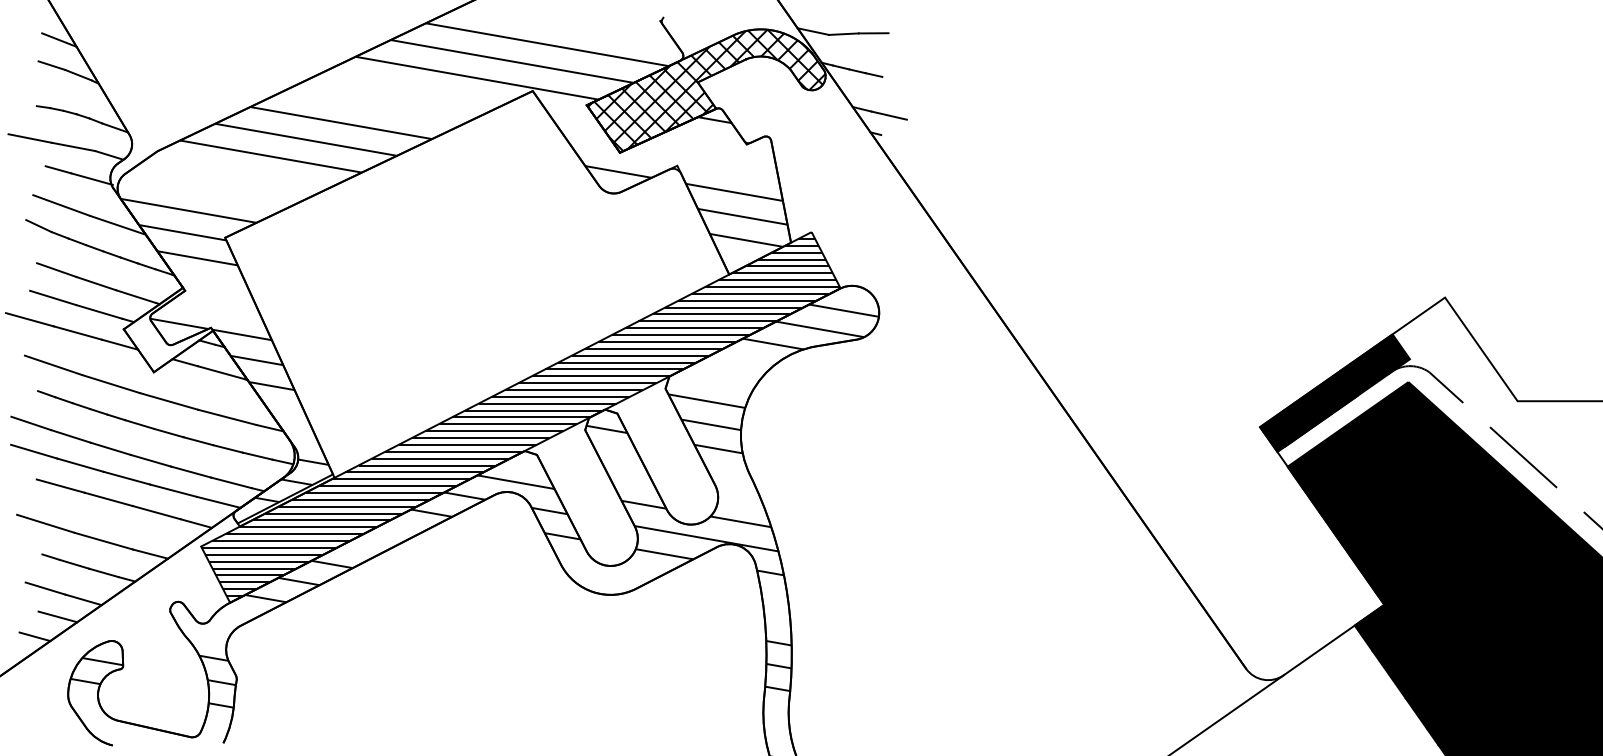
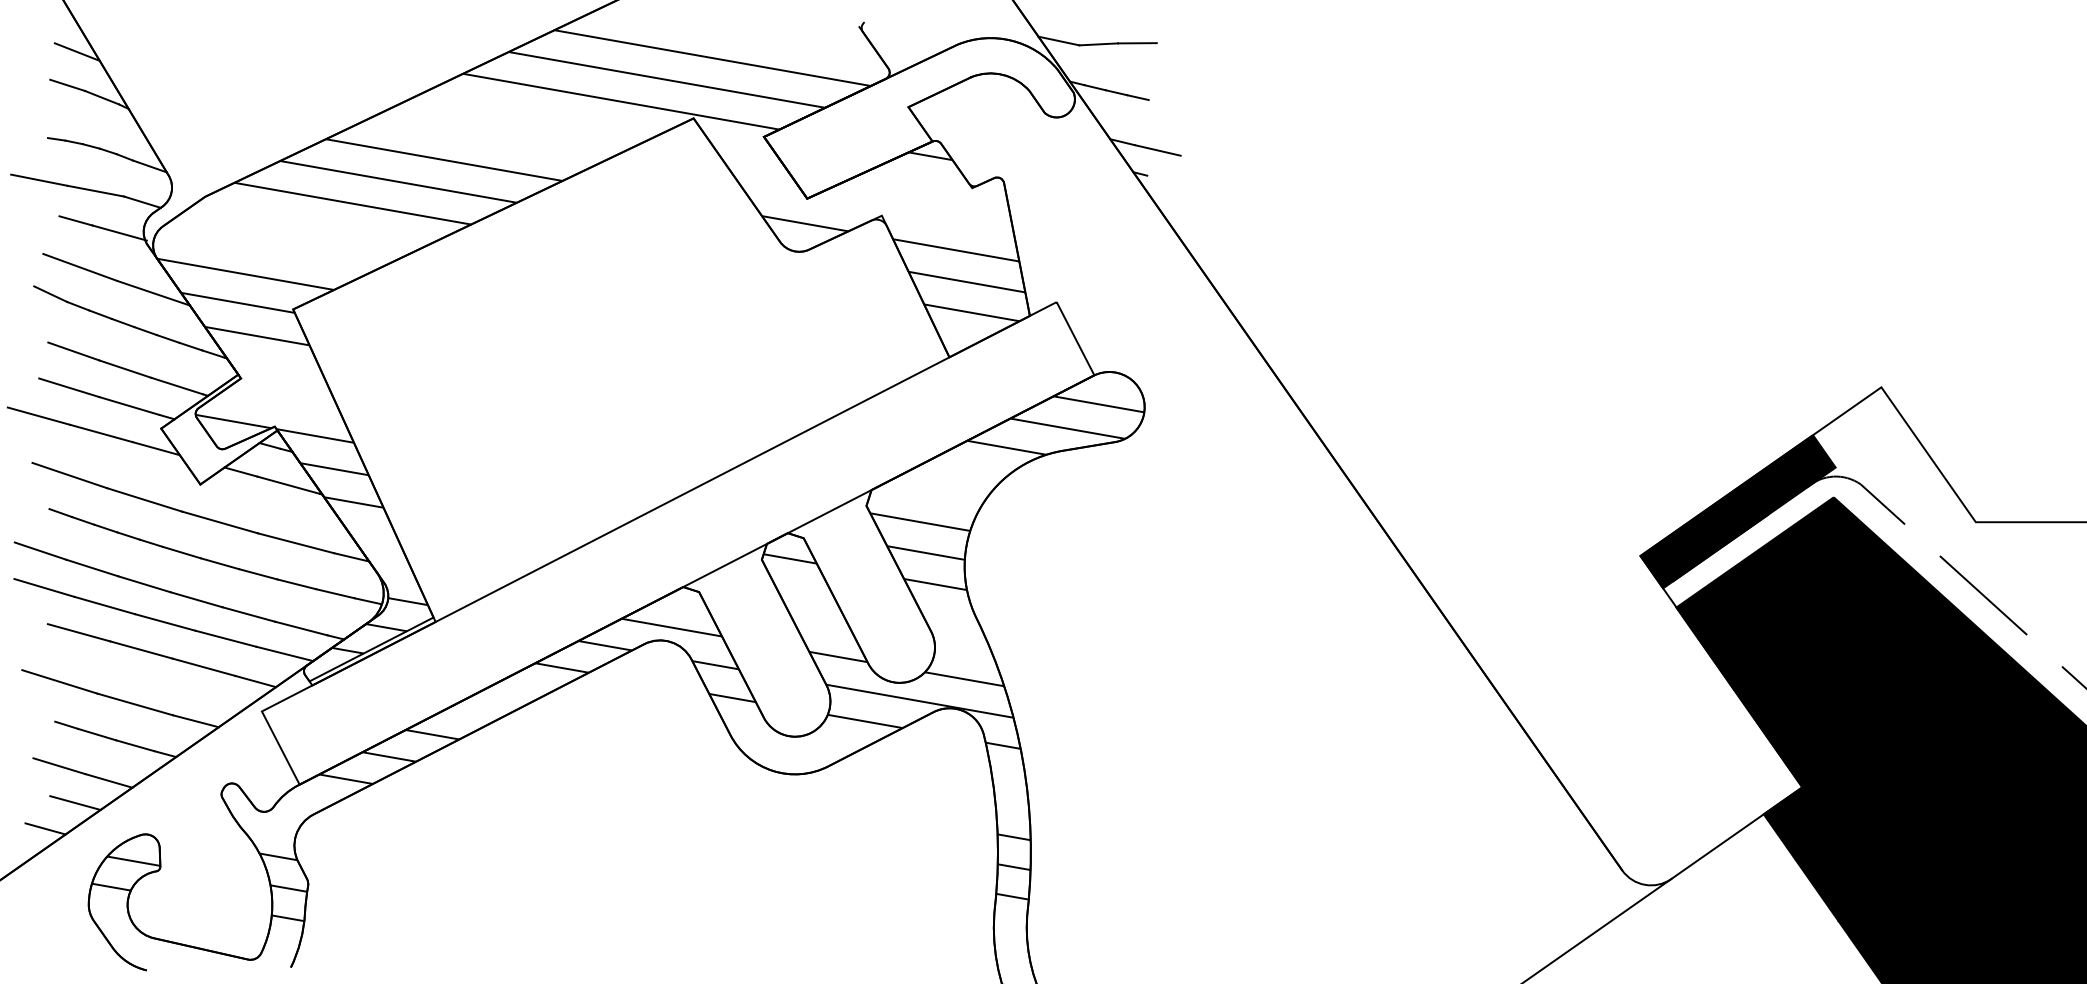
hatch: (706, 90) -> (919, 117), removed
hatch: (520, 416) -> (677, 542), removed

